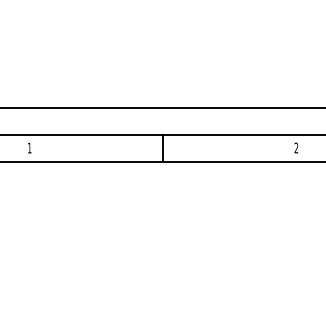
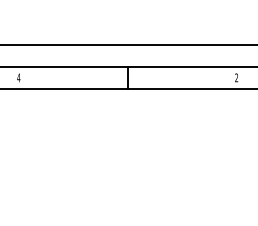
text: (29, 147) -> (18, 77), 1 -> 4

